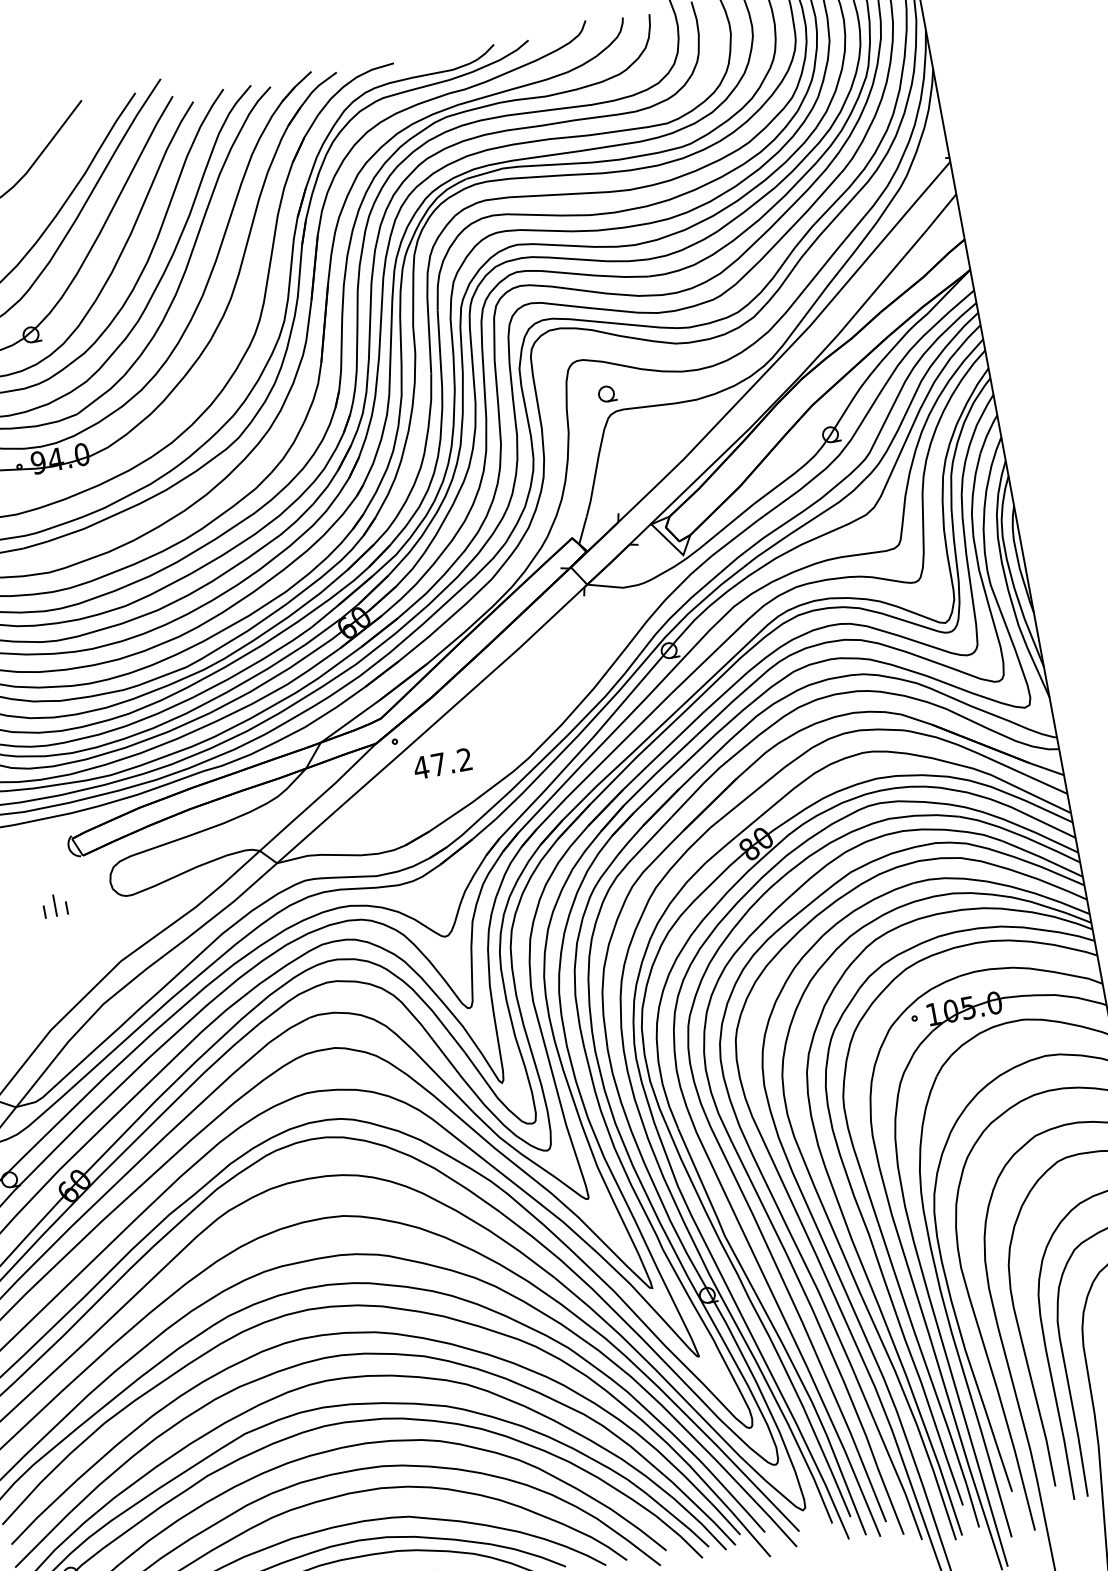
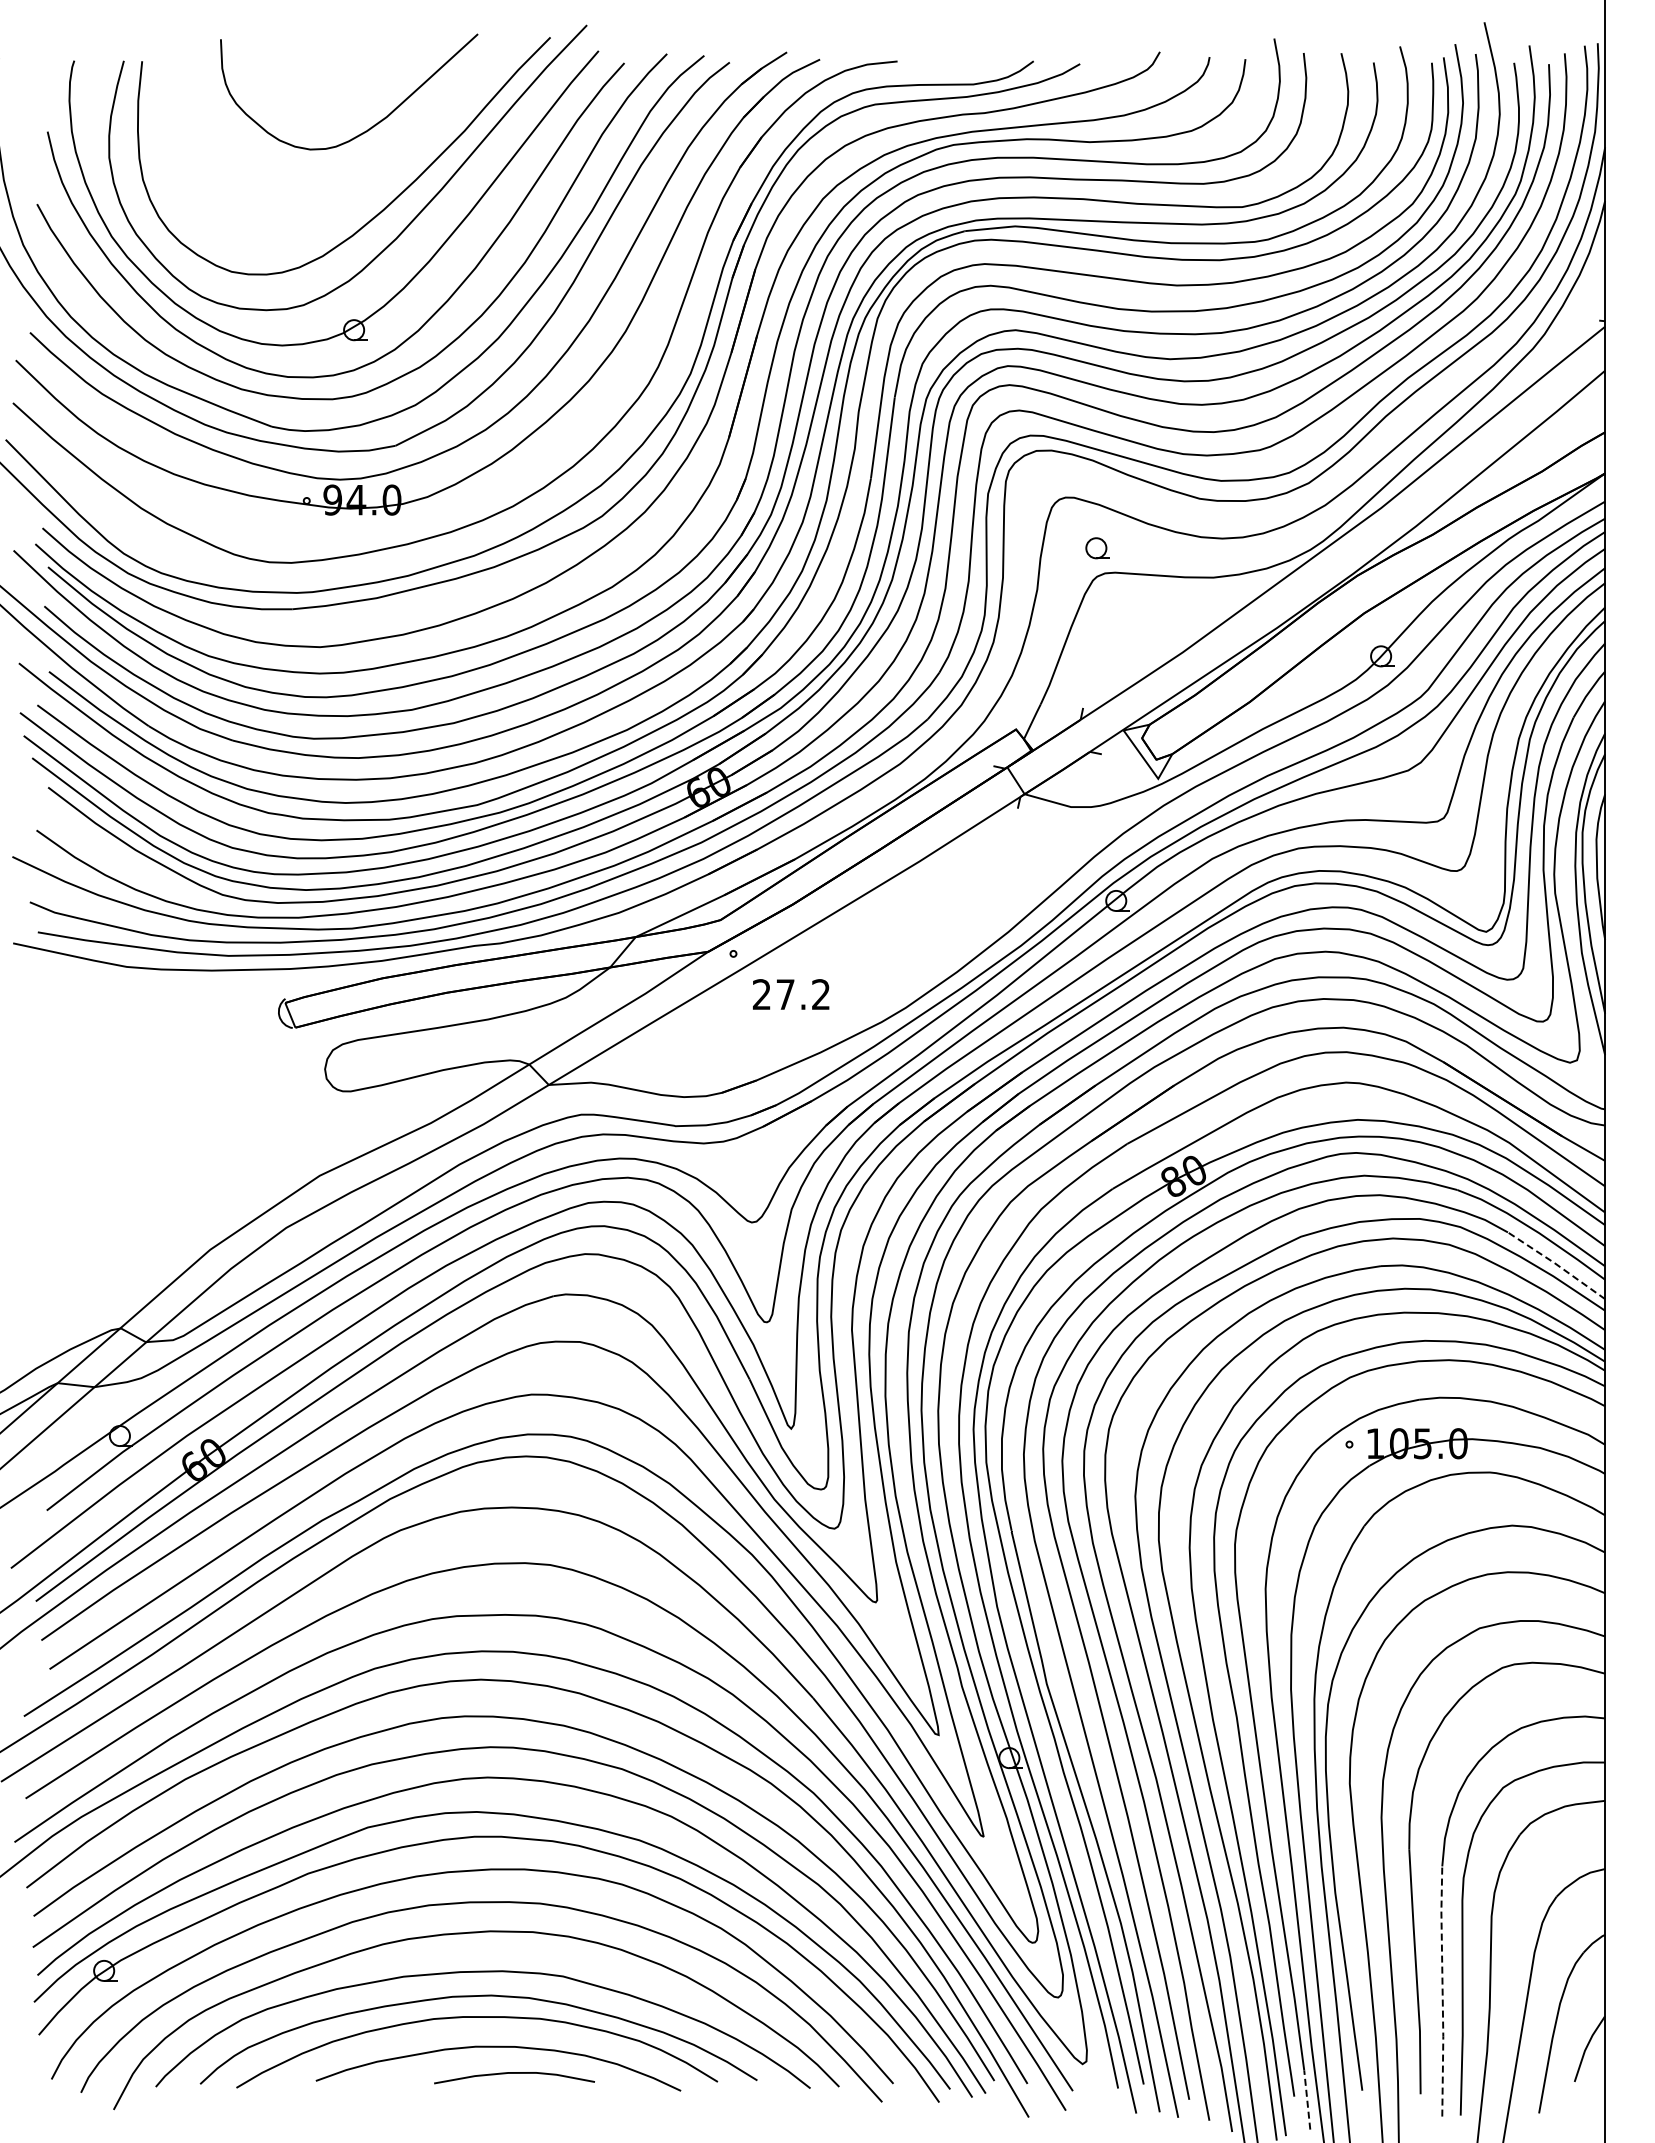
text: (421, 767) -> (761, 994), 47.2 -> 27.2
line: (1042, 857) -> (1556, 1264), solid -> dashed
part: (54, 905) -> (246, 1086), removed
line: (1057, 1407) -> (1442, 1991), solid -> dashed
line: (973, 1506) -> (1307, 2100), solid -> dashed

